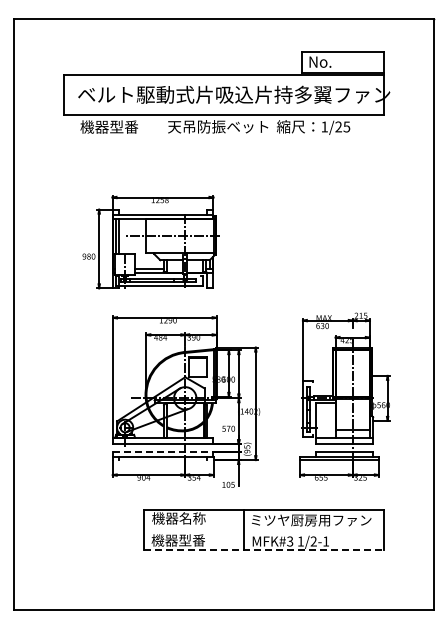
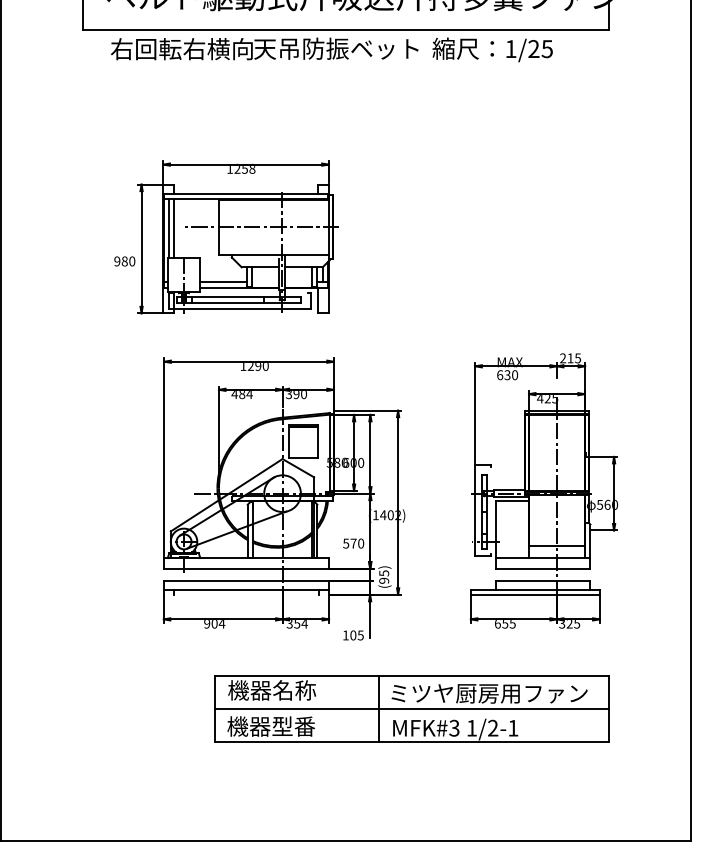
text: (123, 126) -> (181, 48), 機器型番 -> 右回転右横向
line: (163, 451) -> (246, 580), dashed -> solid
line: (263, 529) -> (410, 708), added
line: (264, 550) -> (412, 742), dashed -> solid

